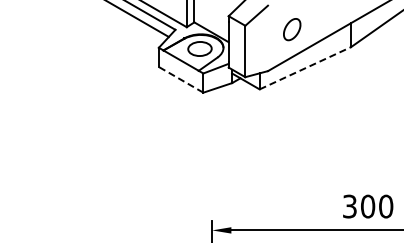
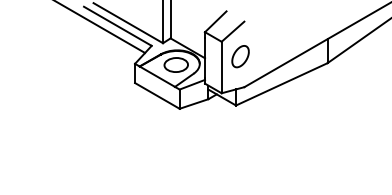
part: (292, 29) -> (240, 56), moved
line: (305, 68) -> (281, 84), dashed -> solid
line: (181, 79) -> (157, 95), dashed -> solid

